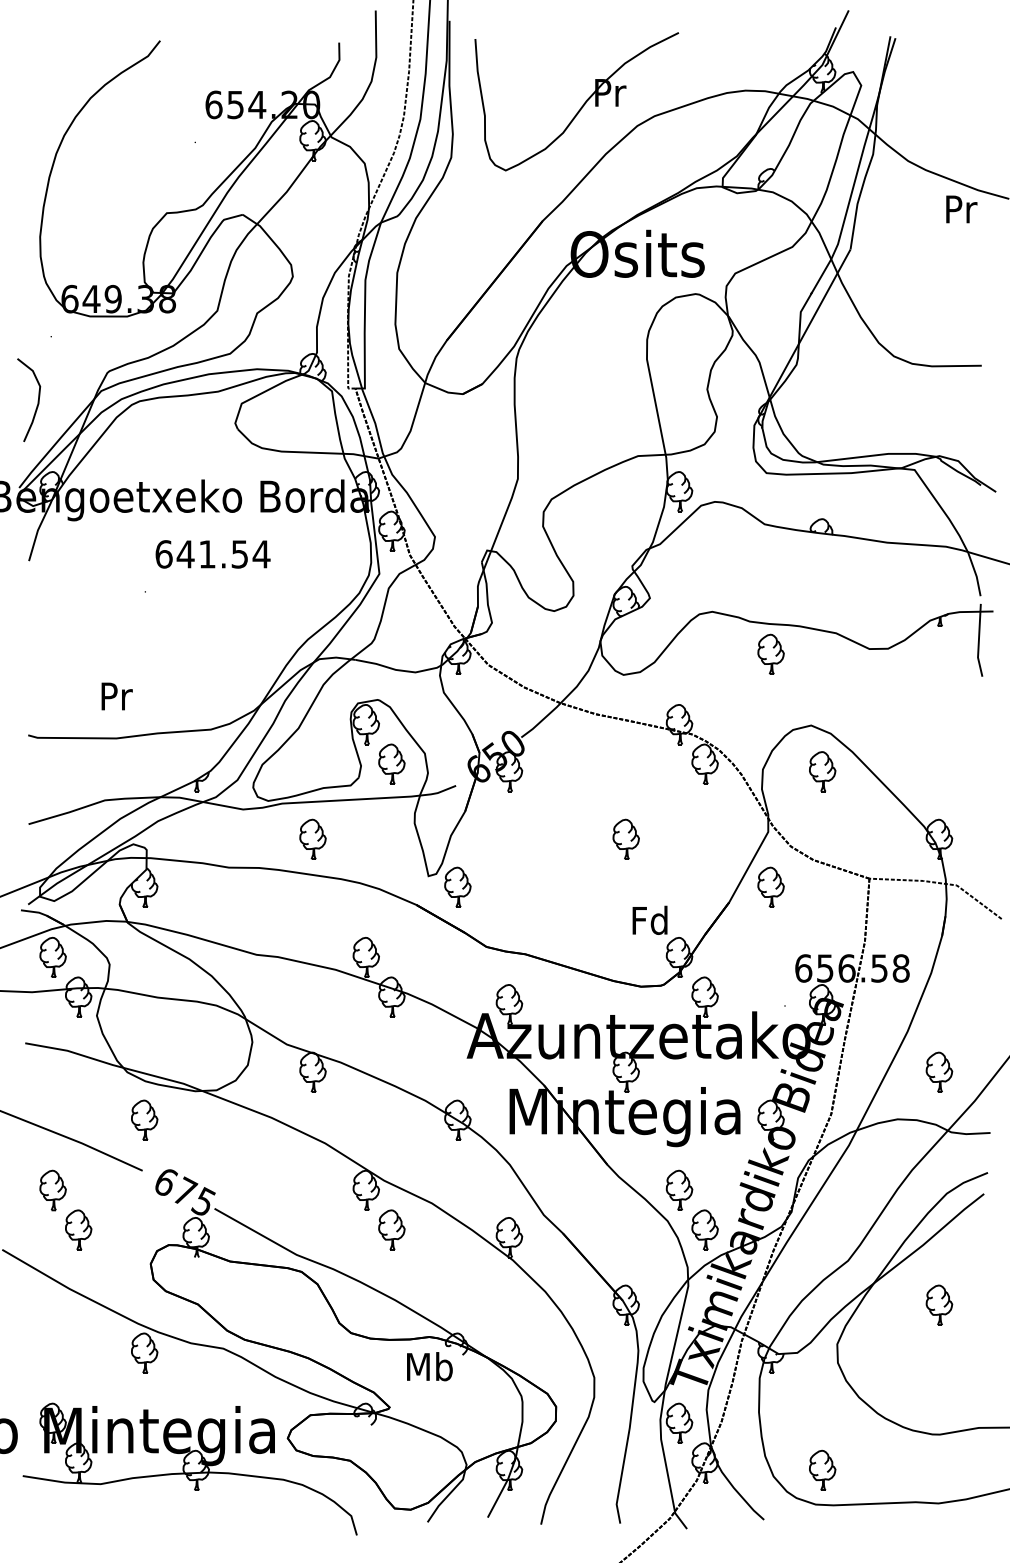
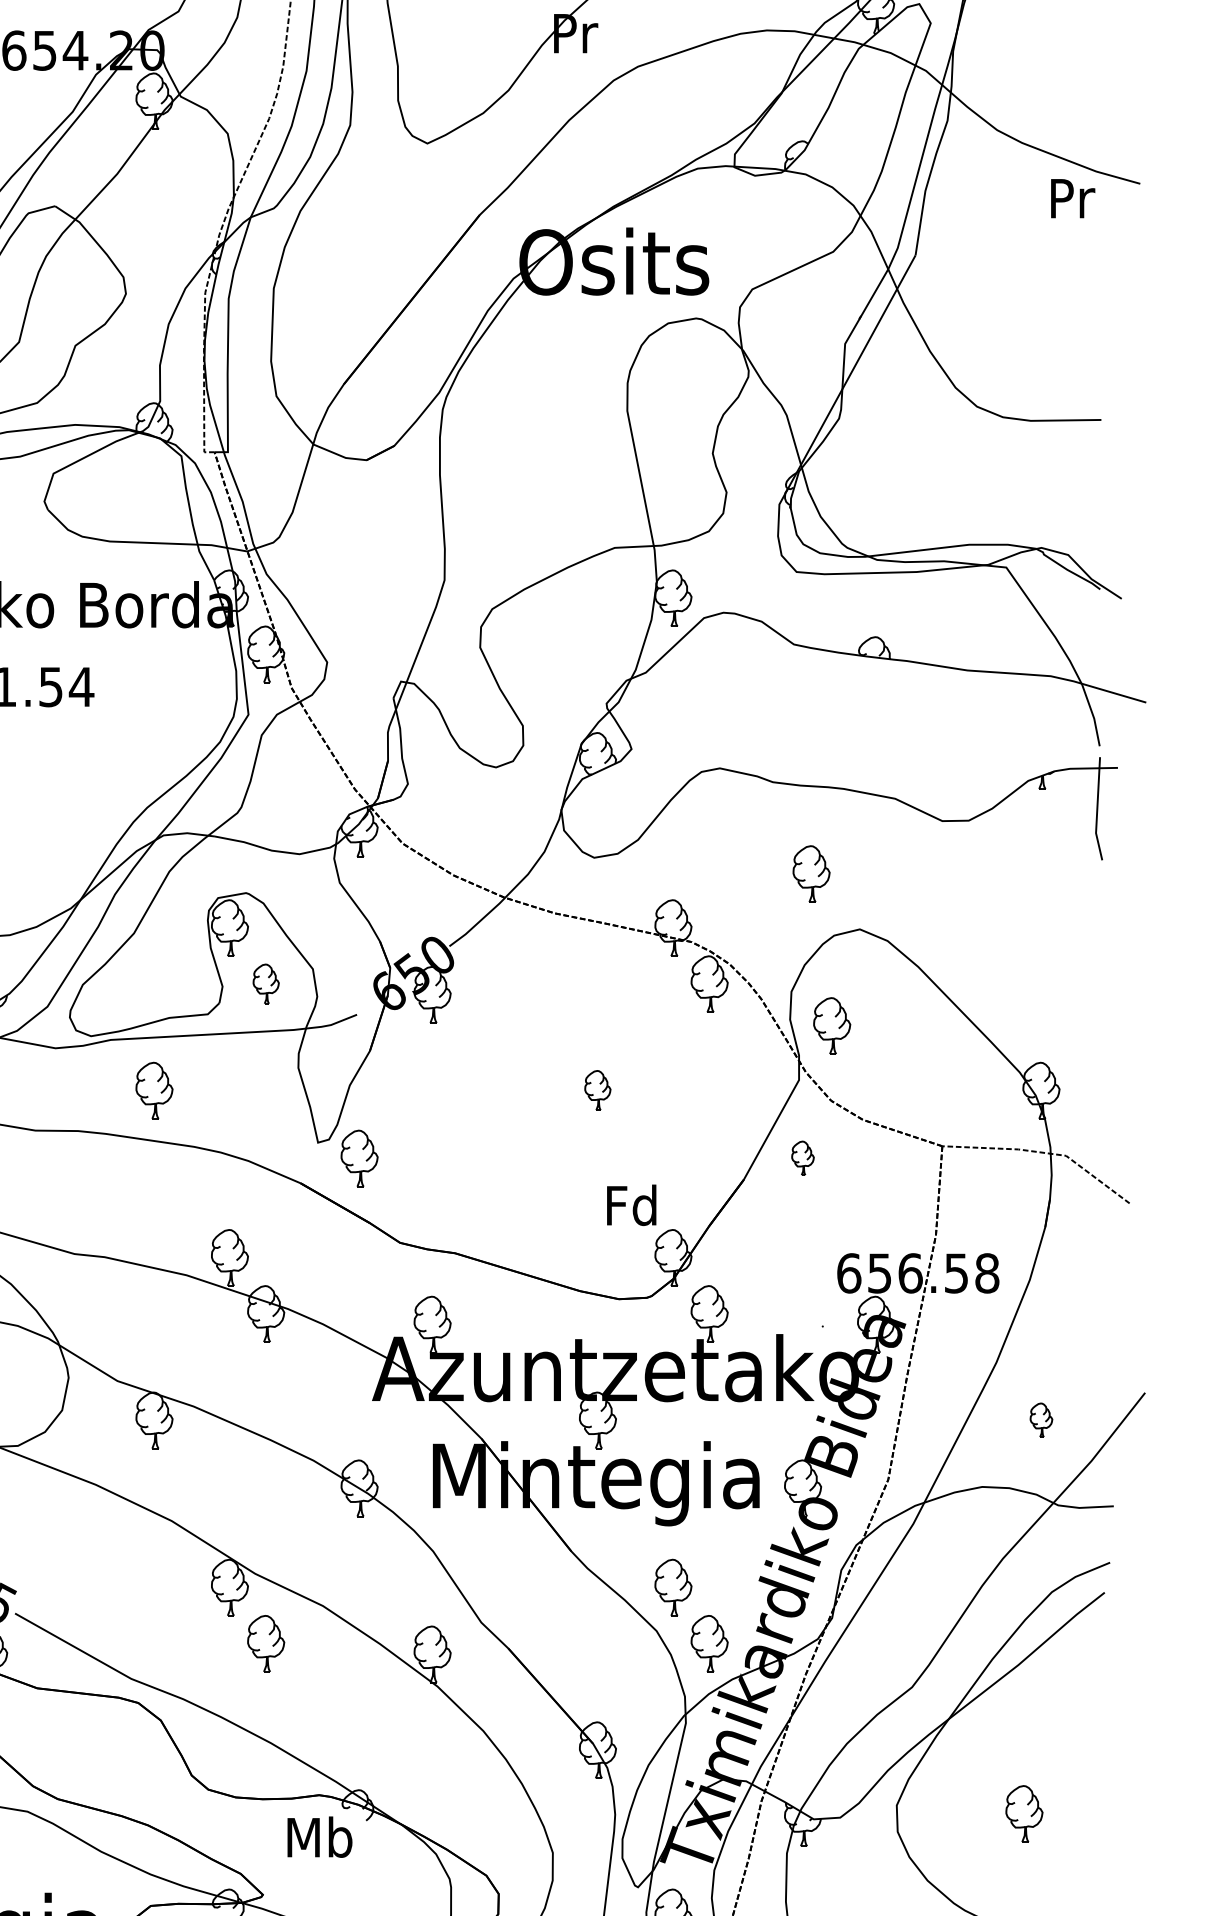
part: (770, 653) -> (810, 872), moved
part: (391, 763) -> (265, 983), size x0.7
part: (822, 771) -> (831, 1025), moved
part: (625, 838) -> (596, 1089), size x0.7
part: (770, 886) -> (802, 1157), size x0.6
part: (939, 1071) -> (1041, 1419), size x0.6
part: (939, 1304) -> (1024, 1812), moved

